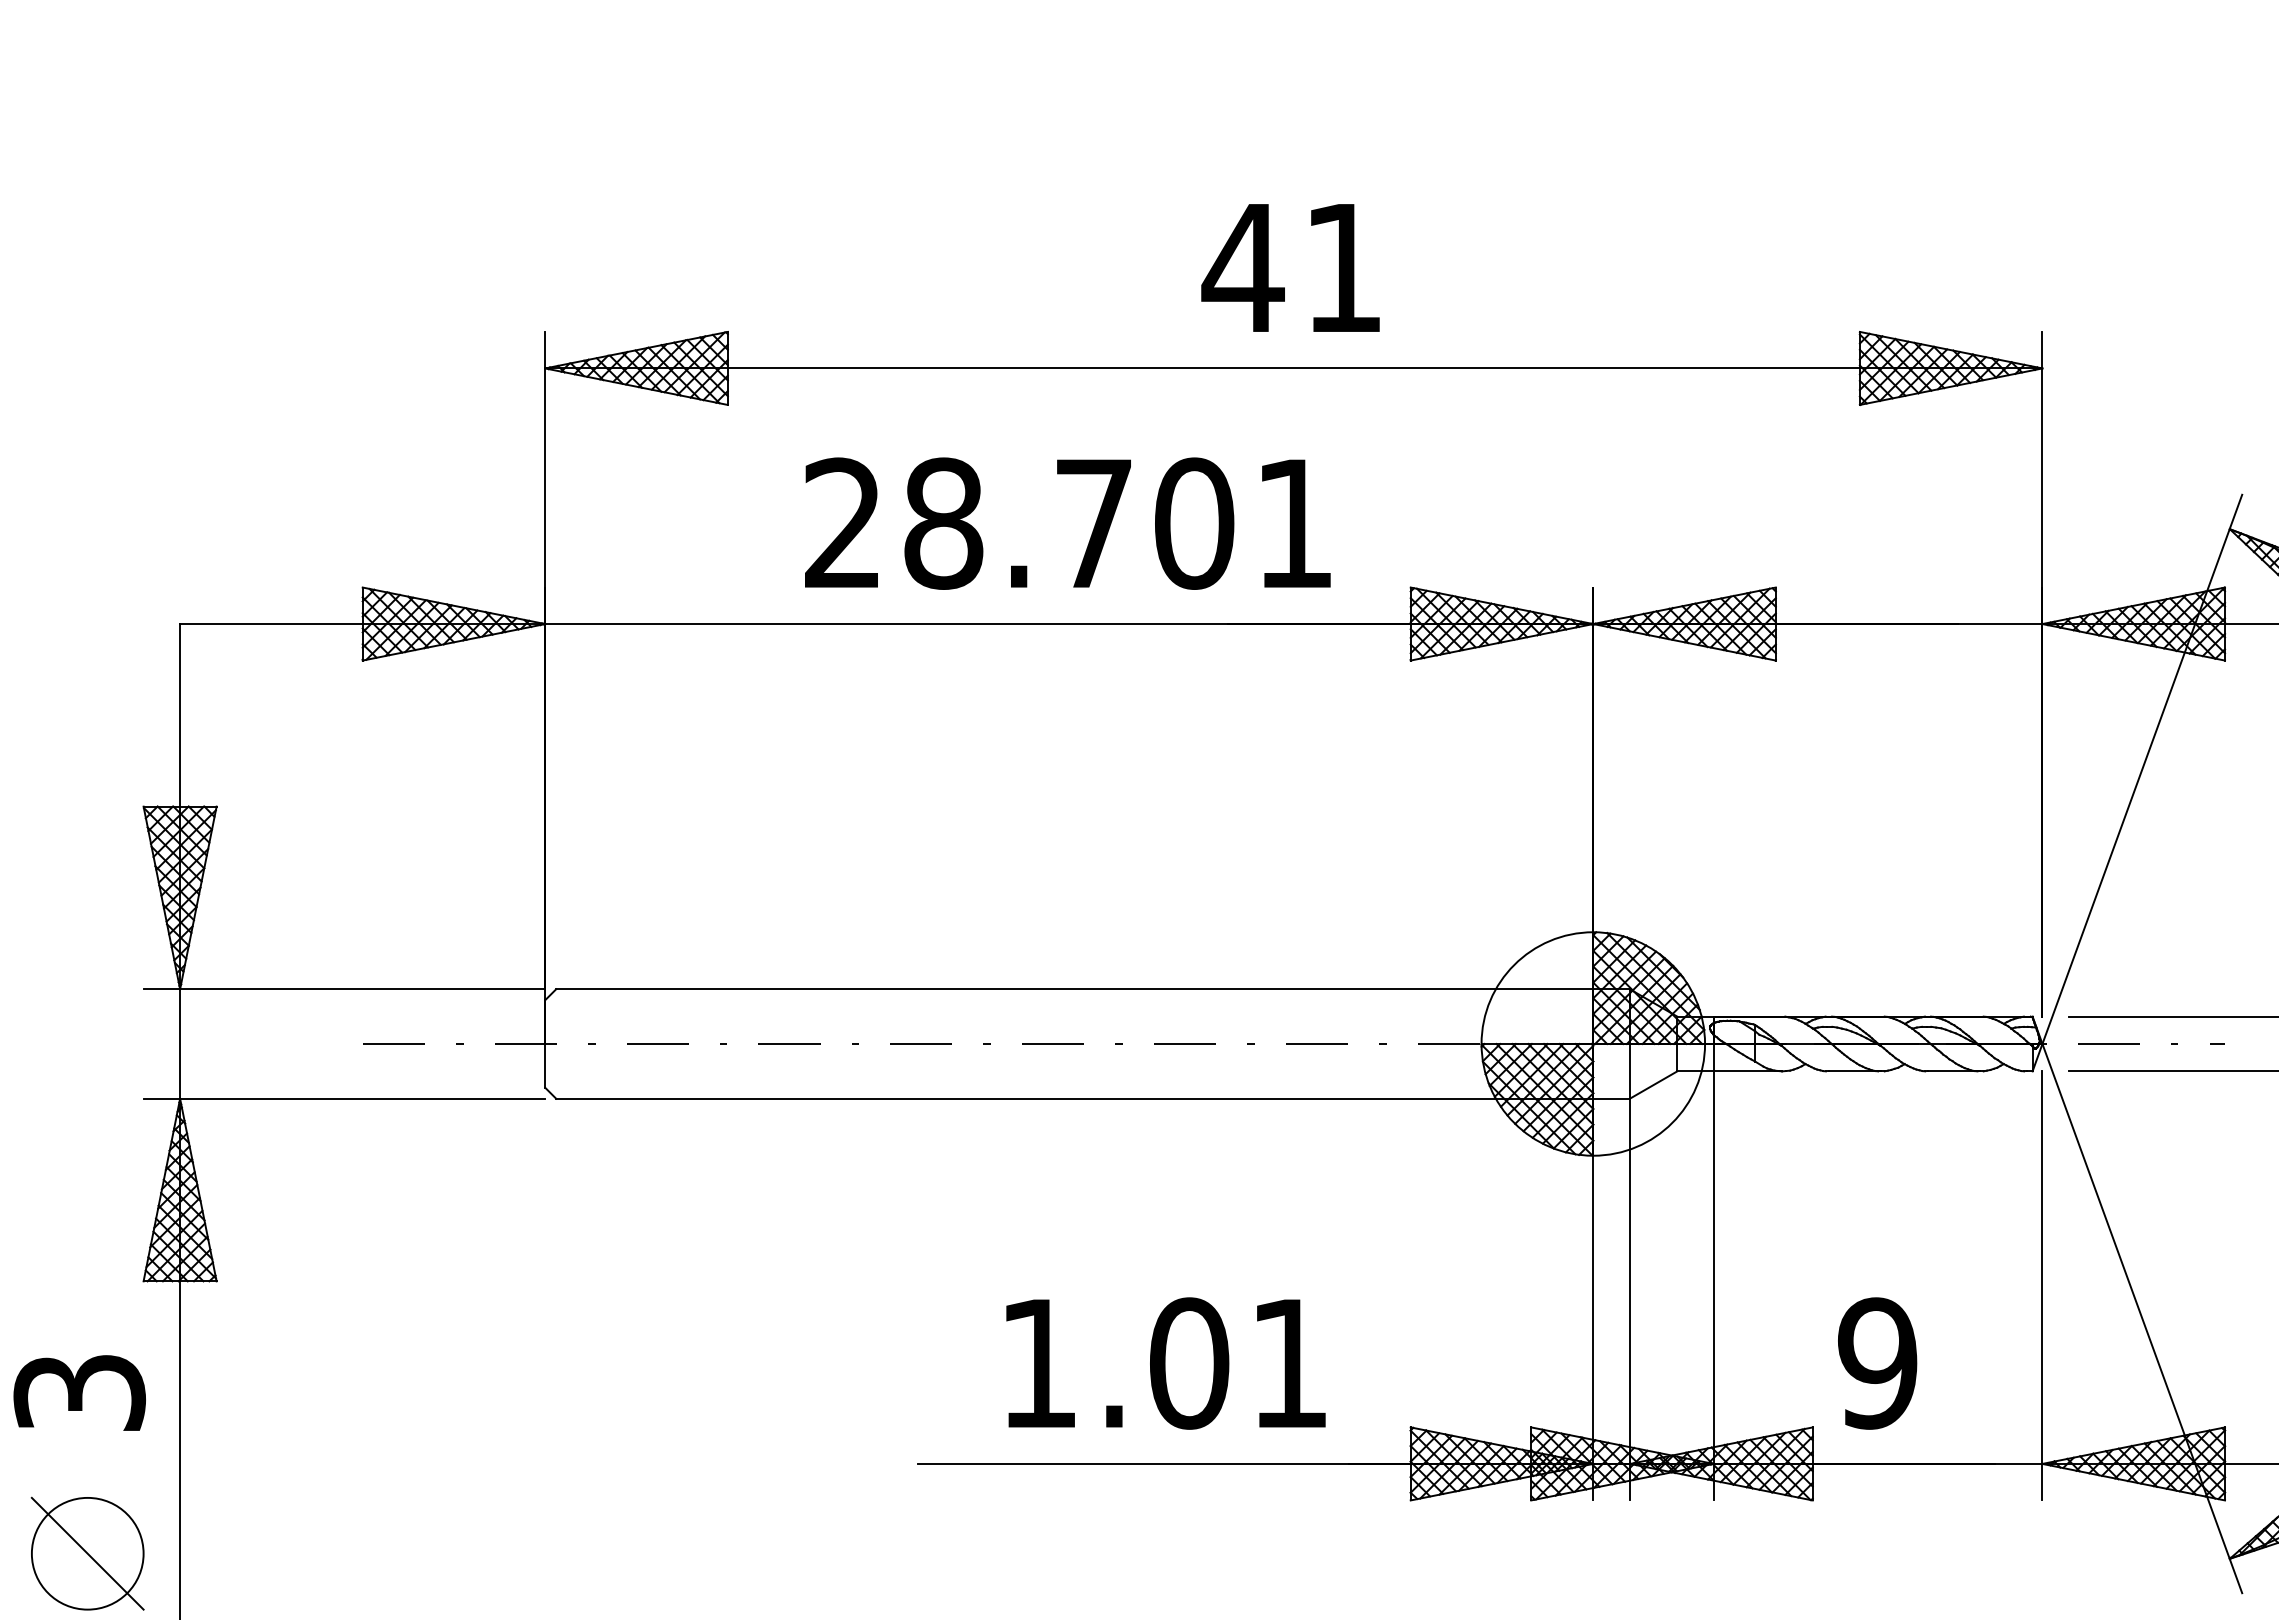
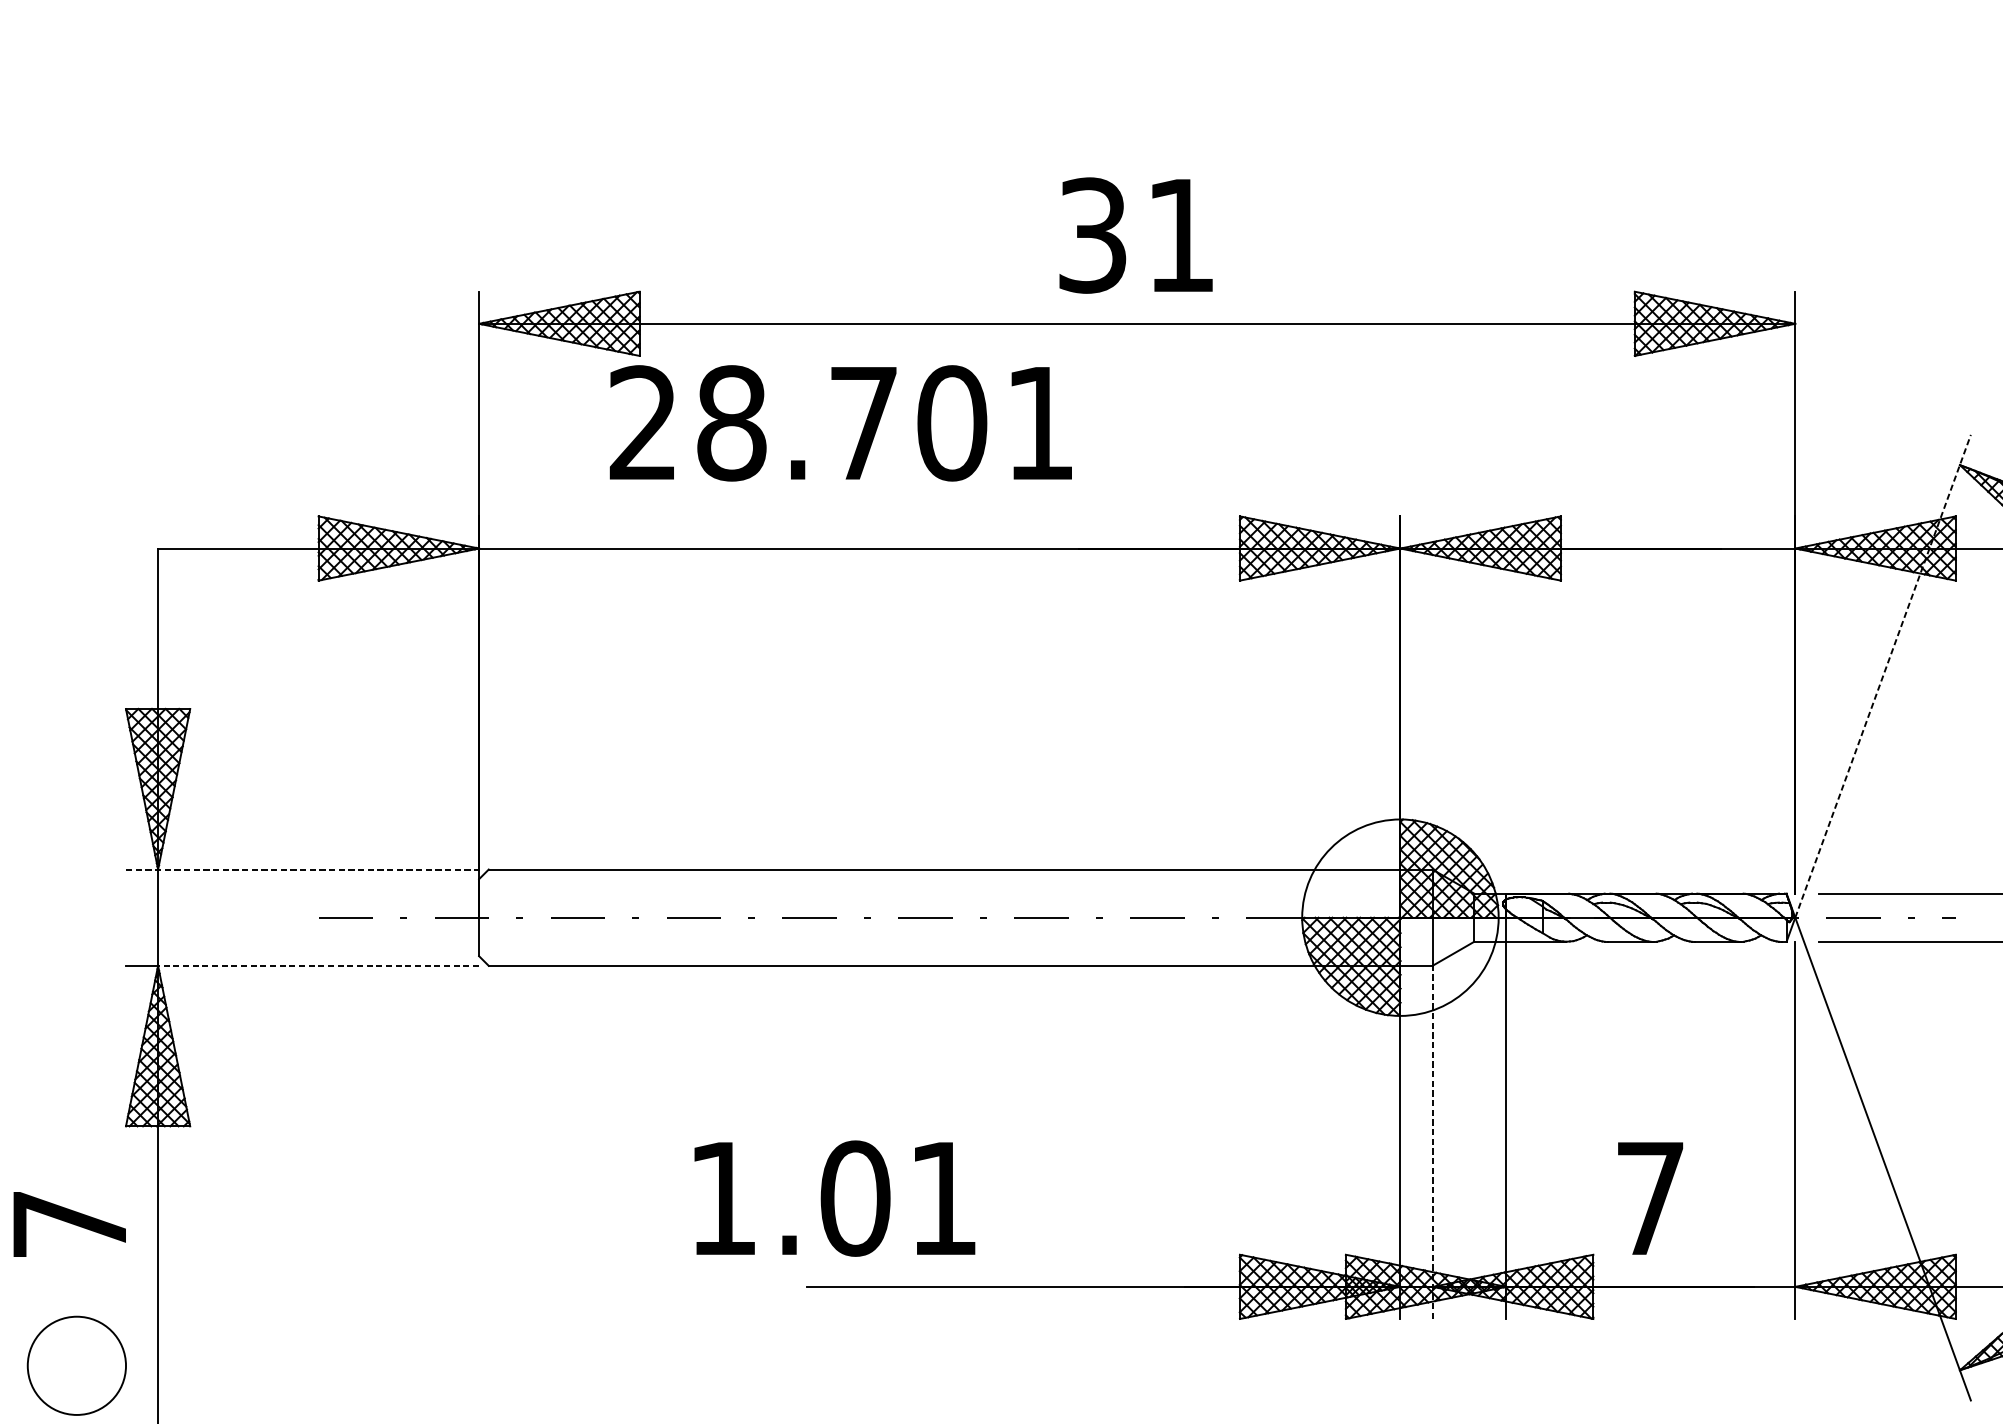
text: (1242, 267) -> (1092, 235), 41 -> 31
text: (1067, 523) -> (840, 423), moved
line: (2142, 768) -> (1883, 675), solid -> dashed
line: (344, 989) -> (302, 869), solid -> dashed
line: (362, 1098) -> (318, 965), solid -> dashed
line: (1630, 1299) -> (1433, 1142), solid -> dashed
text: (1165, 1363) -> (834, 1198), moved
text: (1877, 1363) -> (1650, 1198), 9 -> 7
text: (79, 1392) -> (69, 1224), 3 -> 7
line: (87, 1553) -> (76, 1365), removed

